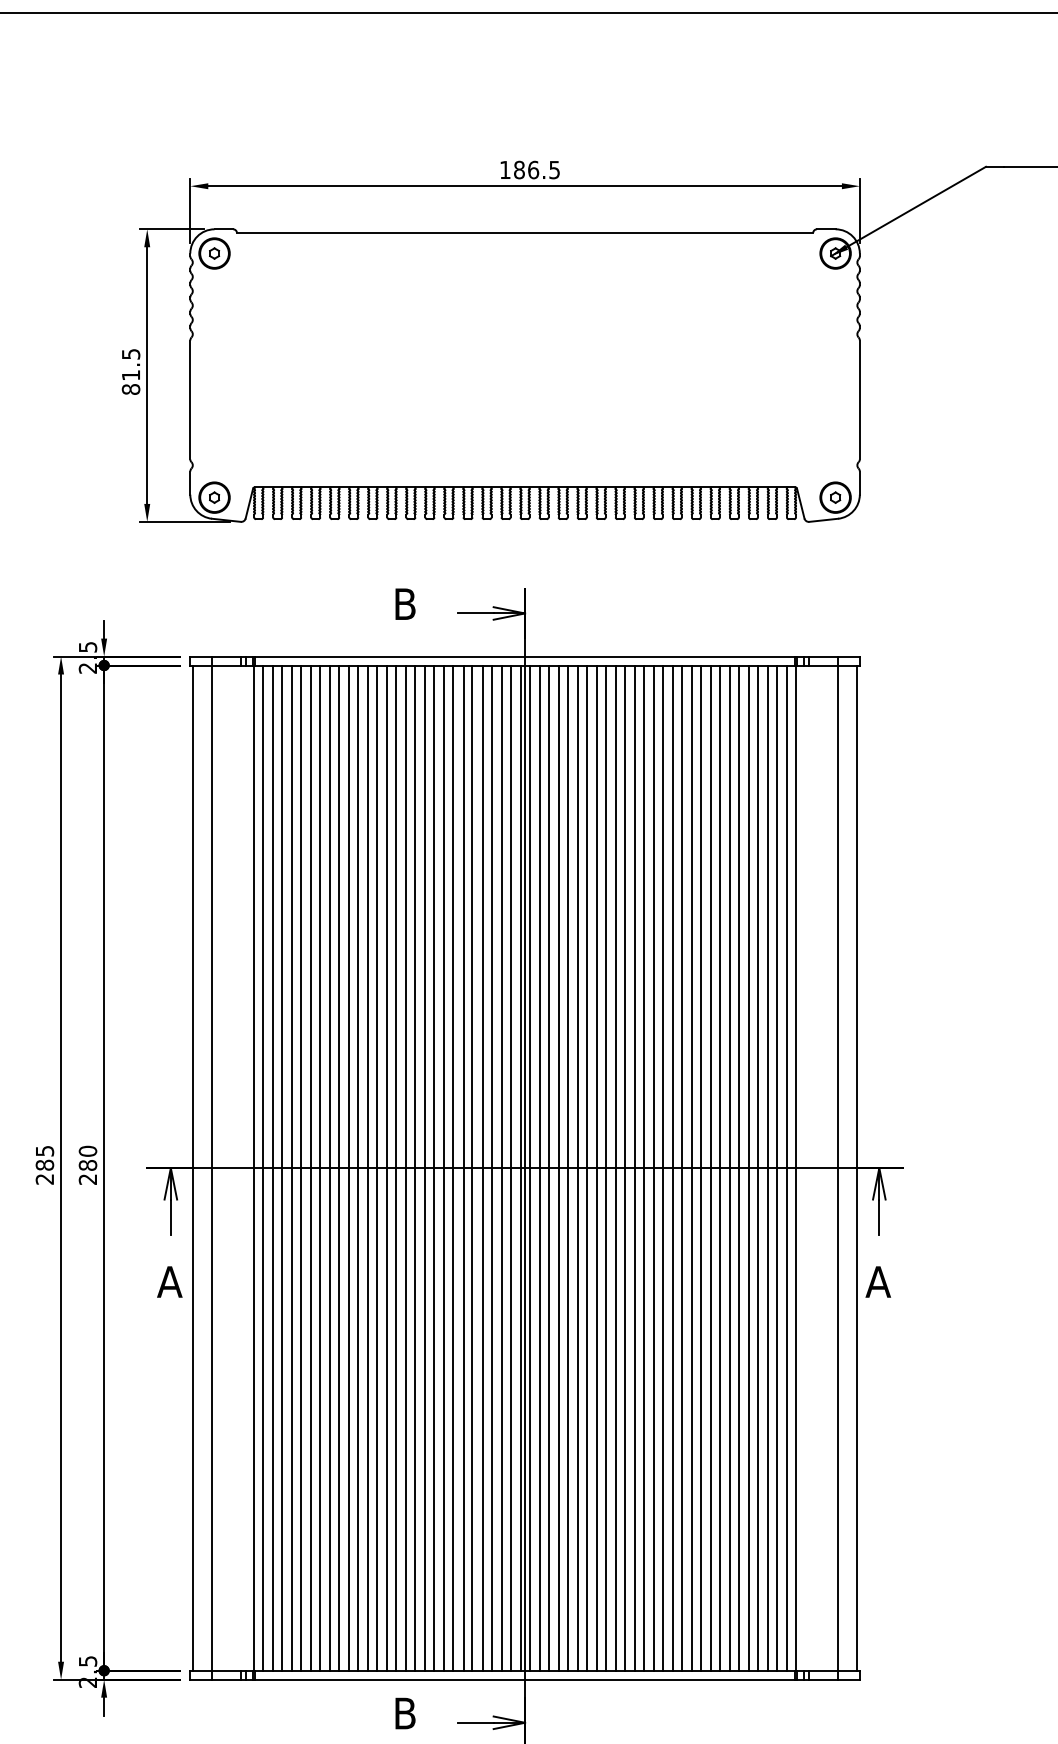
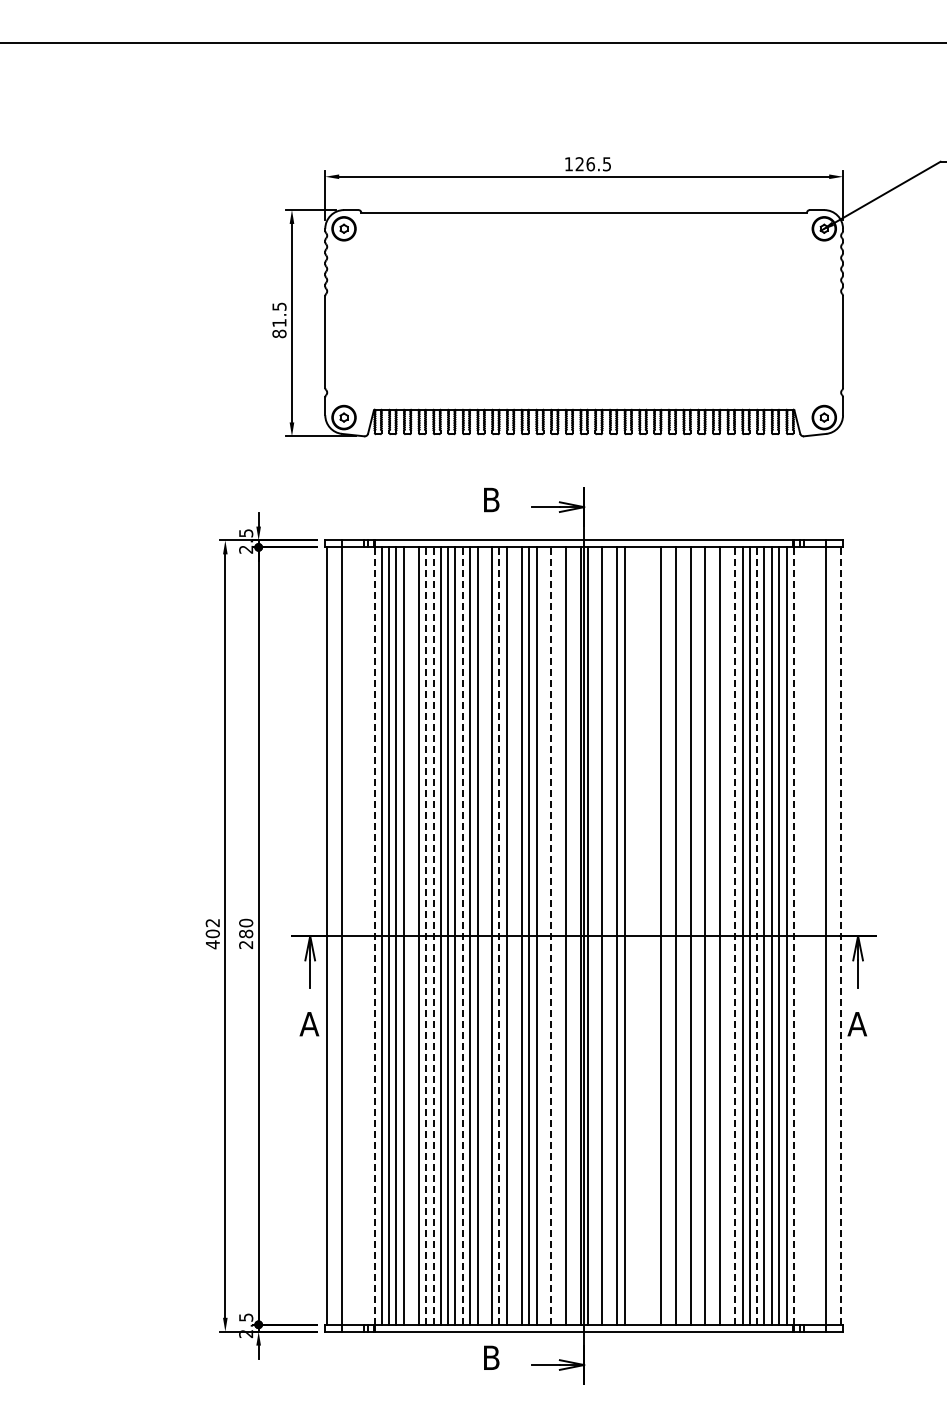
text: (519, 170) -> (579, 164), 186.5 -> 126.5
text: (44, 1166) -> (212, 934), 285 -> 402
line: (301, 1167) -> (411, 935), removed
line: (396, 1167) -> (484, 935), removed
line: (434, 1167) -> (514, 935), removed
line: (472, 1167) -> (543, 935), removed
line: (491, 1167) -> (558, 935), removed
line: (509, 1167) -> (572, 935), removed
line: (539, 1167) -> (595, 935), removed
line: (559, 1167) -> (610, 935), removed
line: (586, 1167) -> (631, 935), removed
line: (596, 1167) -> (639, 935), removed
line: (605, 1167) -> (646, 935), removed
line: (616, 1167) -> (654, 935), removed
line: (634, 1167) -> (668, 935), removed
line: (653, 1167) -> (683, 935), removed
line: (672, 1167) -> (698, 935), removed
line: (692, 1167) -> (713, 935), removed
line: (710, 1167) -> (727, 935), removed
line: (253, 1168) -> (374, 936), solid -> dashed
line: (319, 1168) -> (425, 936), solid -> dashed
line: (330, 1168) -> (433, 936), solid -> dashed
line: (367, 1168) -> (462, 936), solid -> dashed
line: (415, 1168) -> (499, 936), solid -> dashed
line: (482, 1168) -> (551, 936), solid -> dashed
line: (719, 1168) -> (734, 936), solid -> dashed
line: (749, 1168) -> (757, 936), solid -> dashed
line: (795, 1168) -> (793, 936), solid -> dashed
line: (856, 1168) -> (840, 936), solid -> dashed

